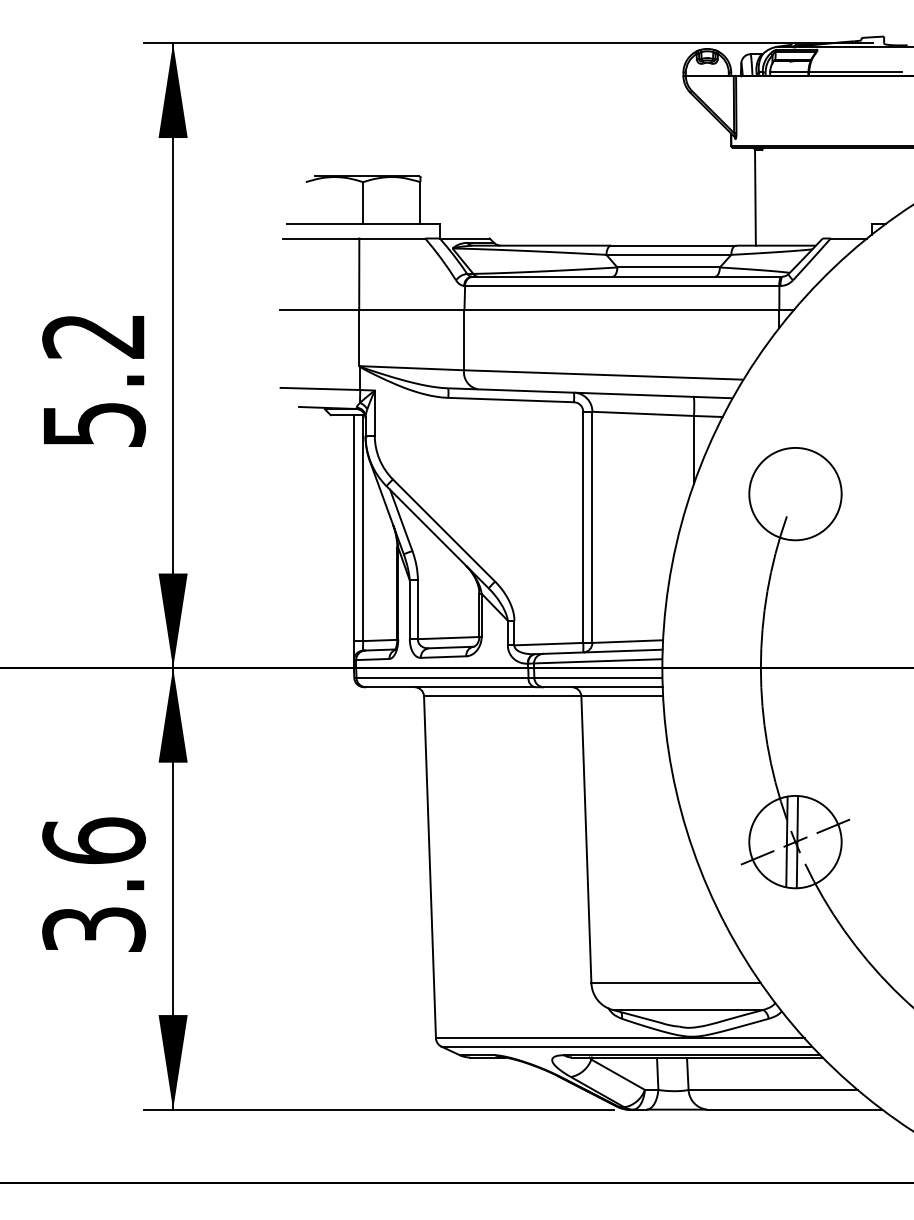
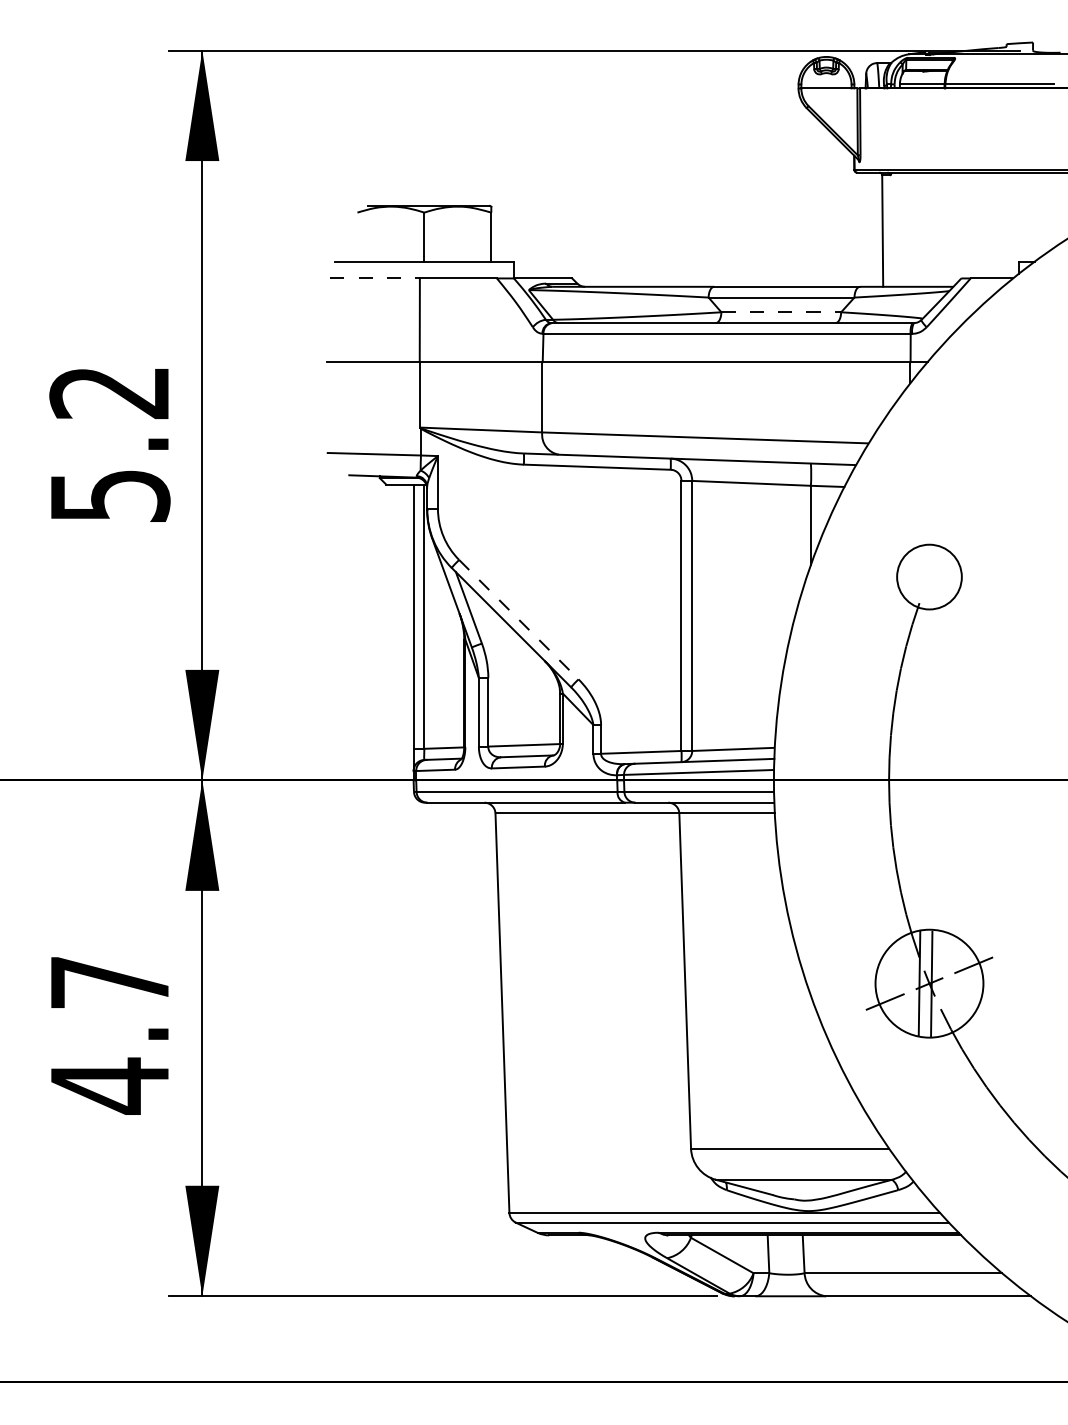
line: (321, 238) -> (375, 278), solid -> dashed
line: (669, 267) -> (782, 312), solid -> dashed
circle: (795, 493) -> (929, 576), size x0.6
line: (444, 530) -> (519, 619), solid -> dashed
text: (94, 885) -> (110, 1034), 3.6 -> 4.7

